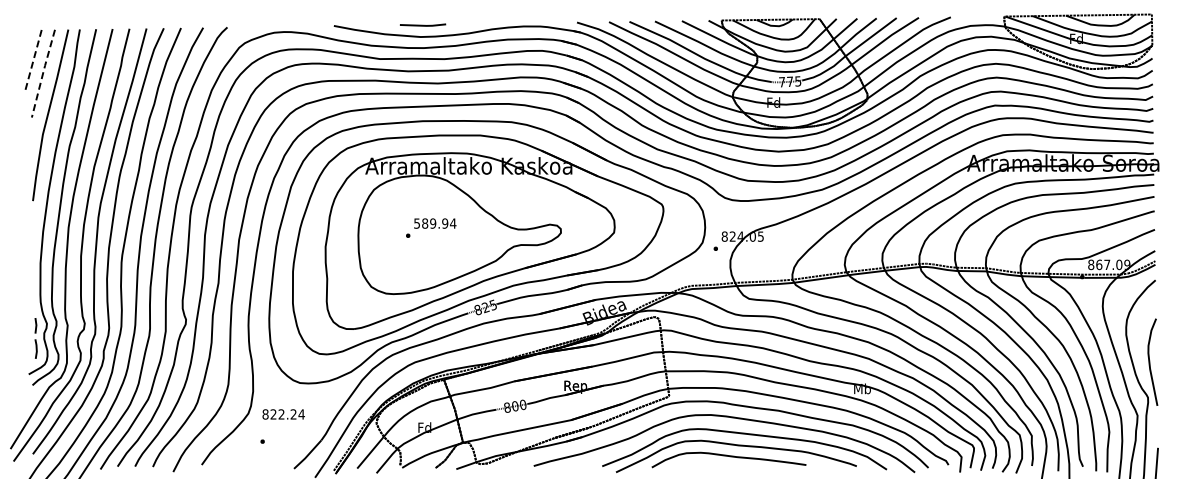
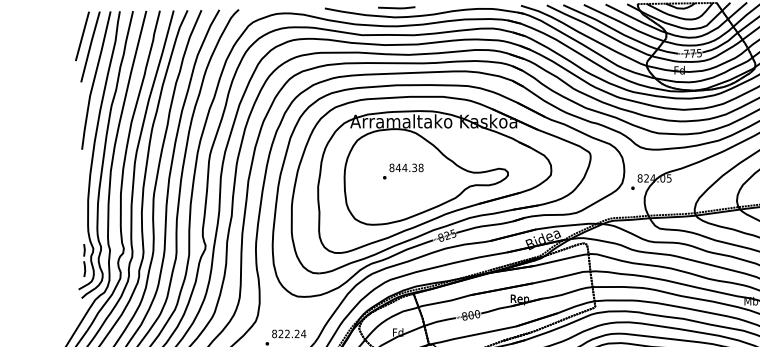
line: (33, 60) -> (82, 36), dashed -> solid
line: (42, 74) -> (89, 47), dashed -> solid
text: (435, 223) -> (406, 167), 589.94 -> 844.38
text: (283, 414) -> (289, 334), moved

